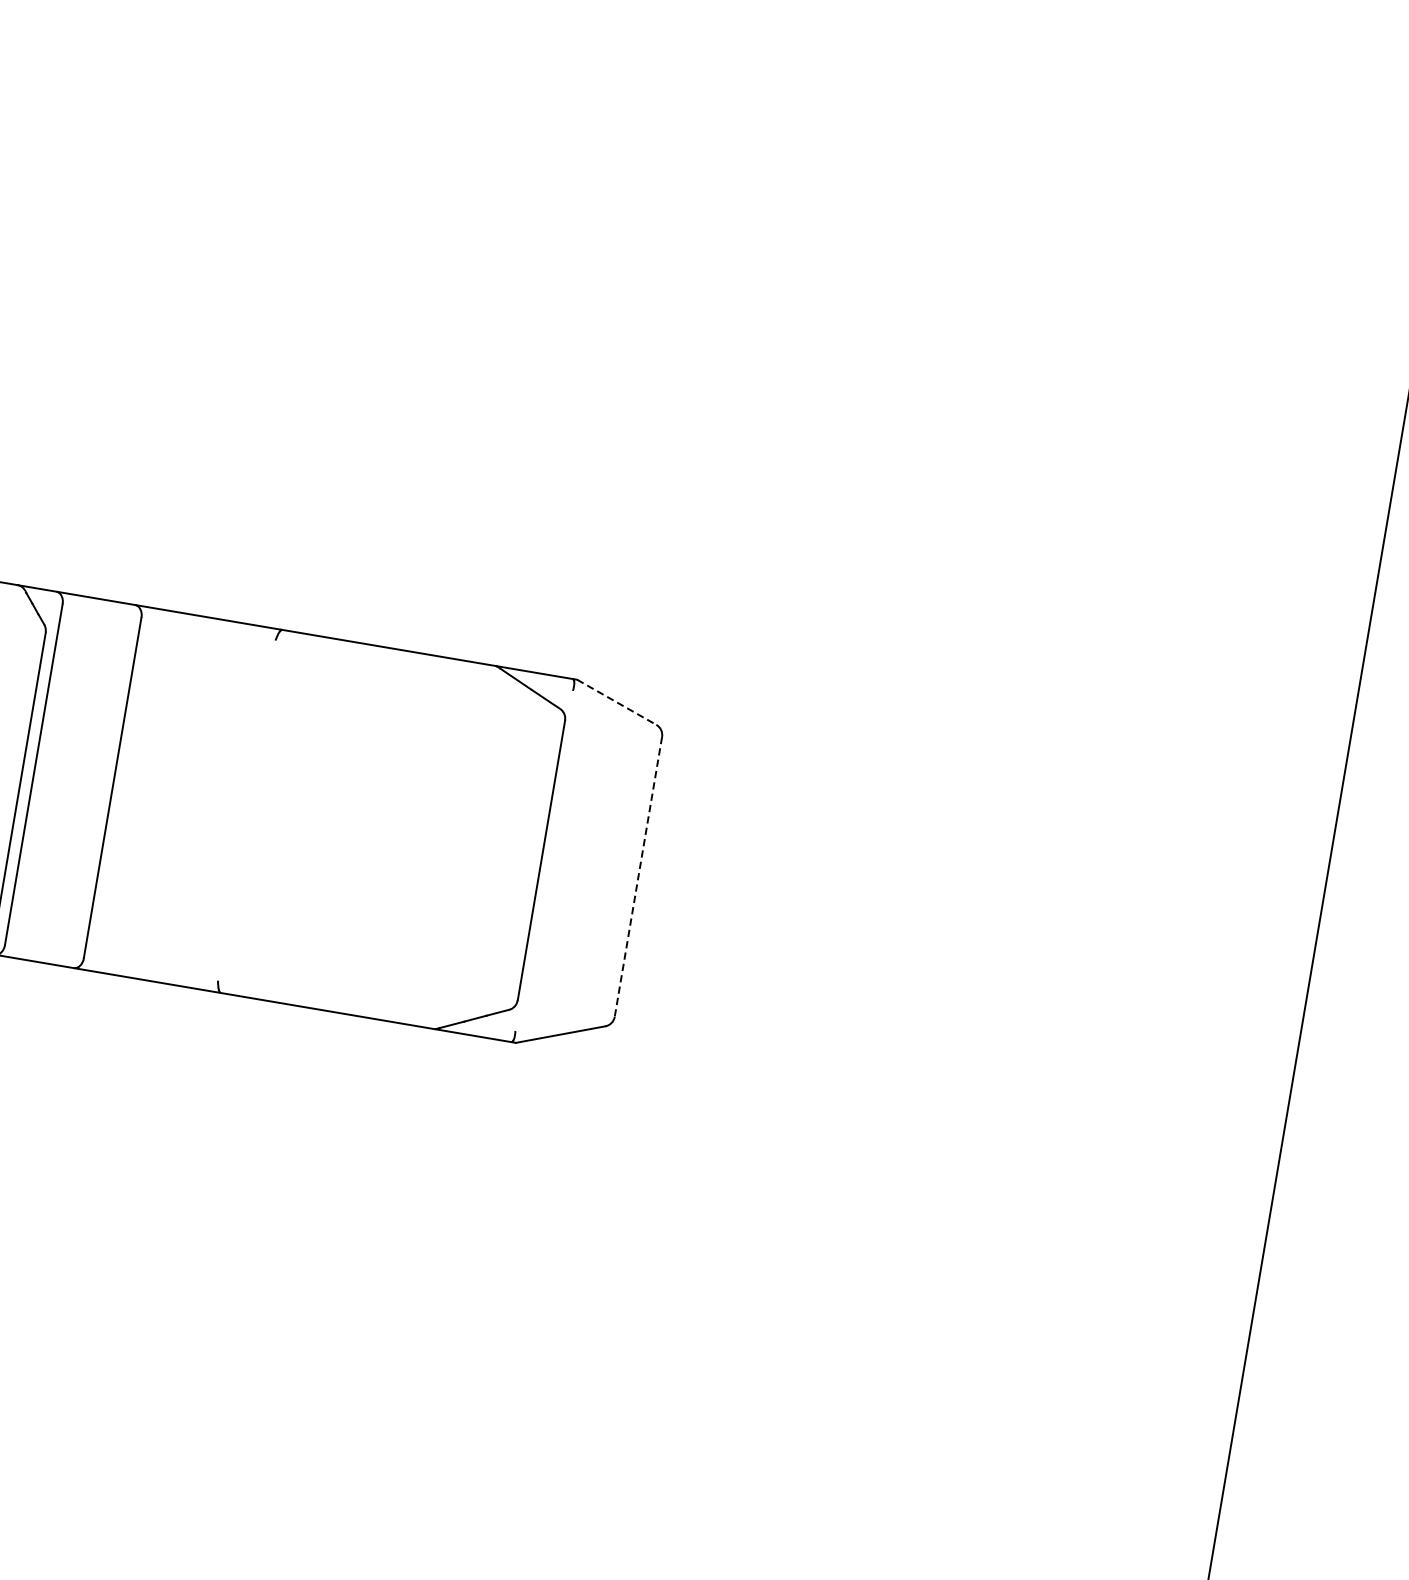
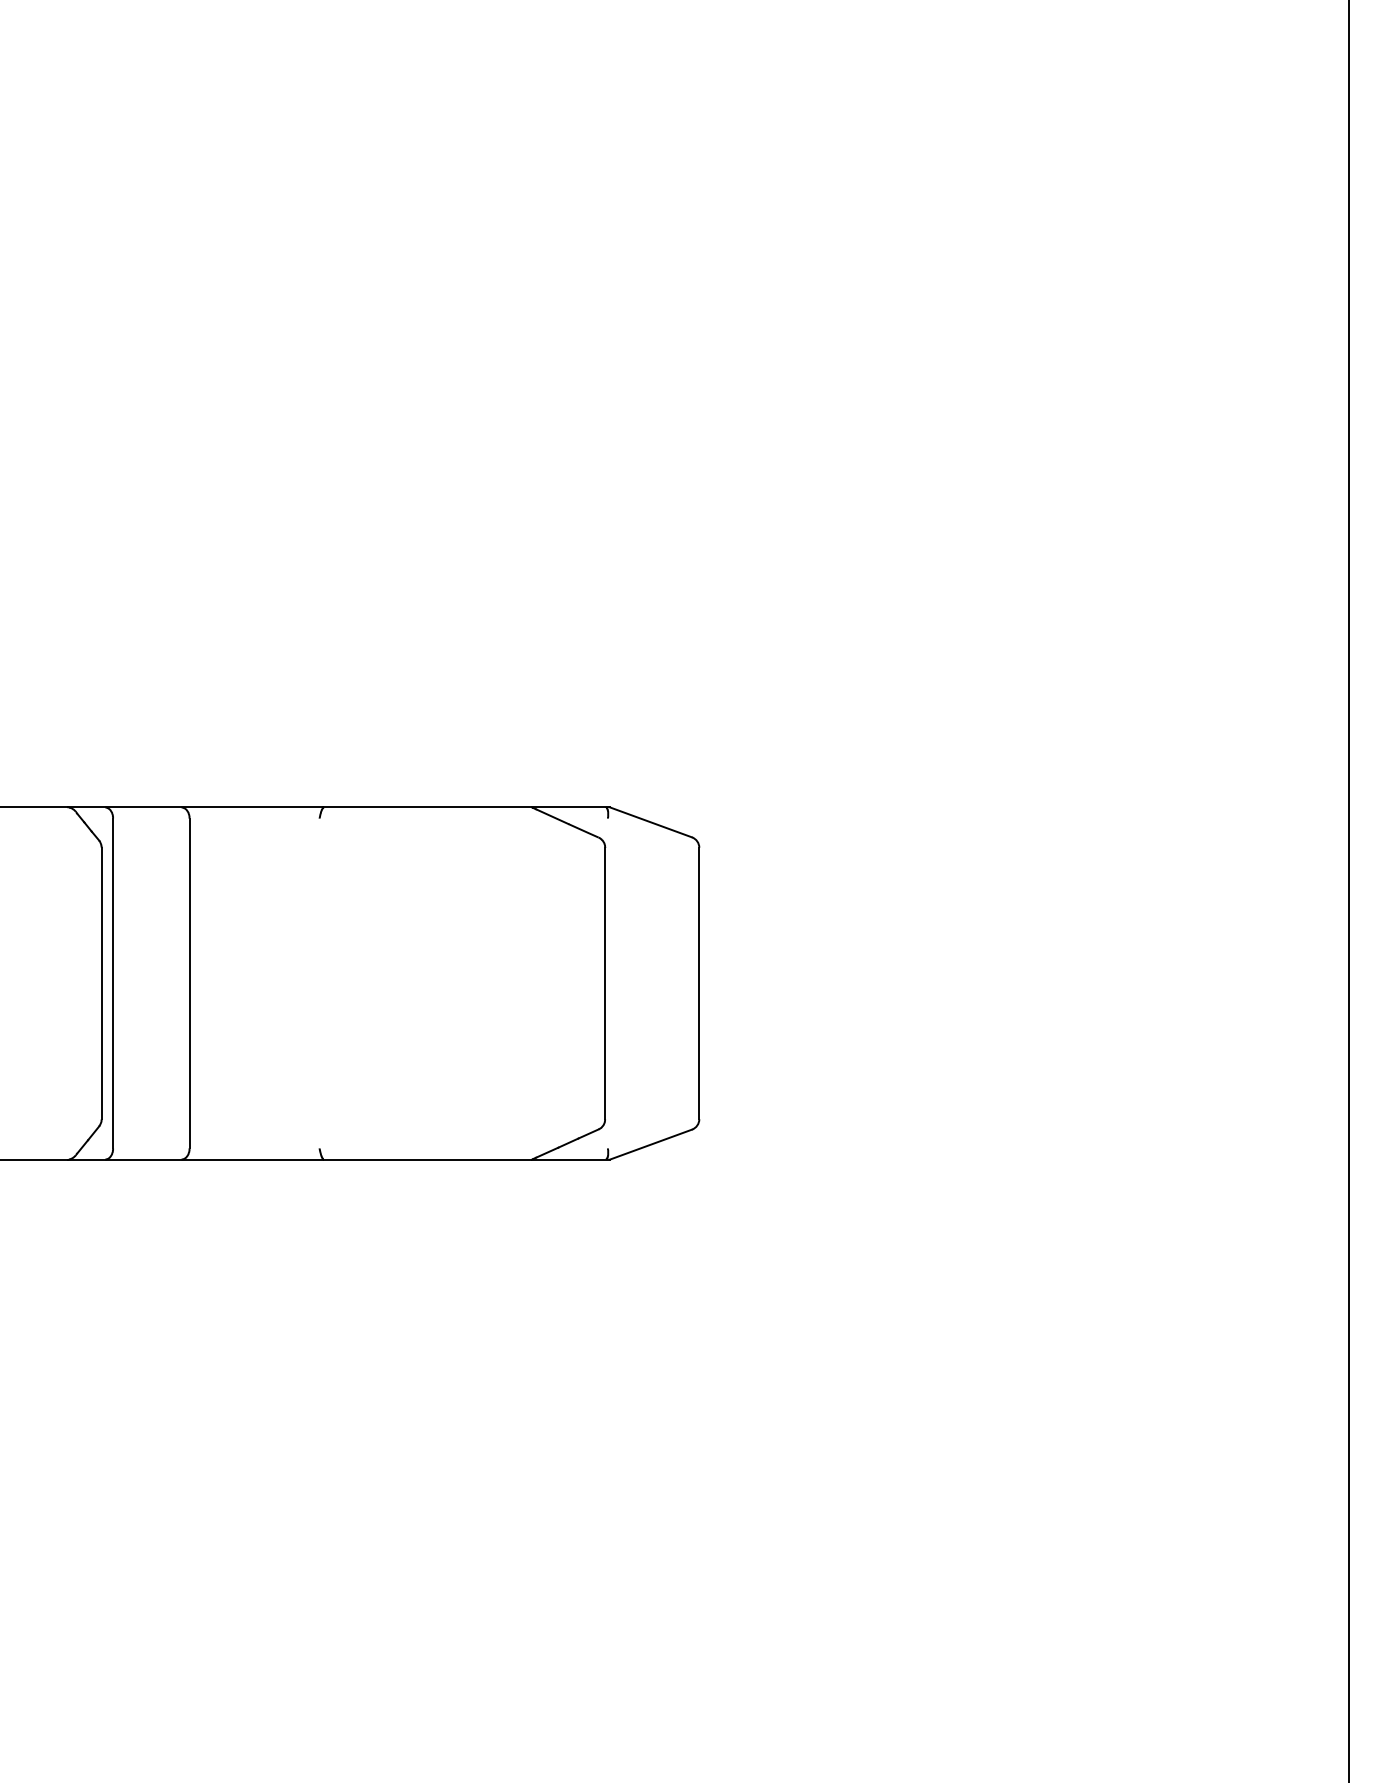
line: (617, 702) -> (651, 822), dashed -> solid
line: (638, 876) -> (699, 983), dashed -> solid

